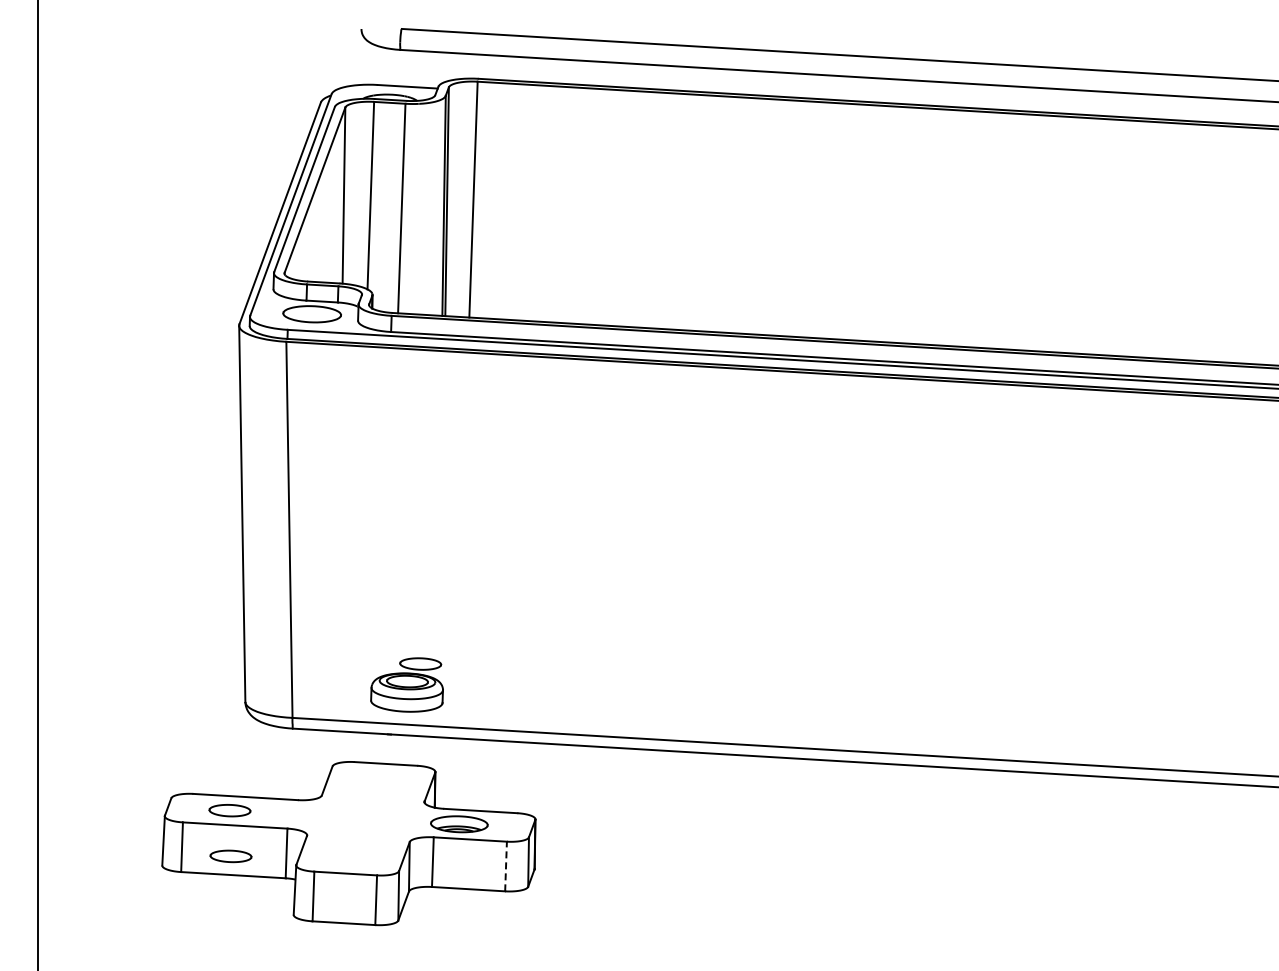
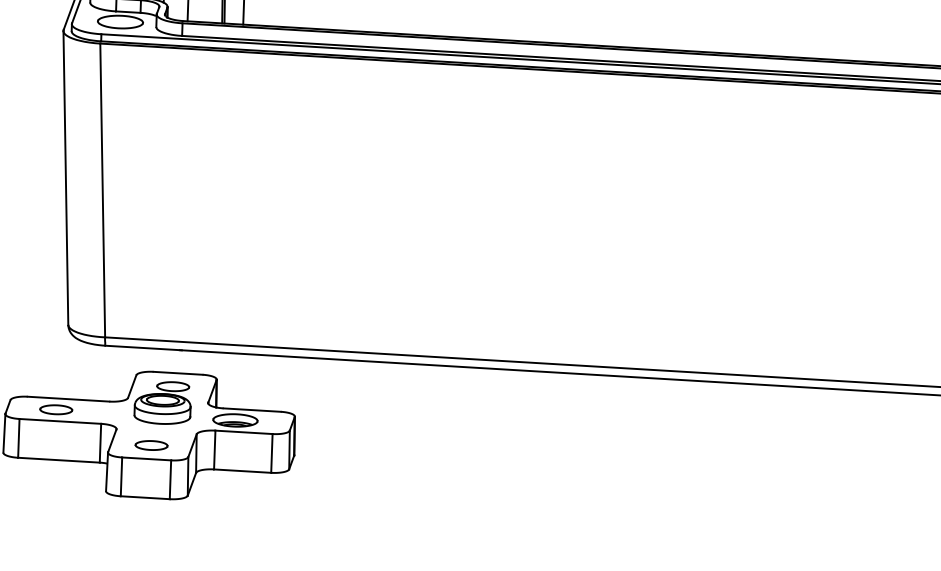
part: (406, 684) -> (162, 402), moved
part: (230, 856) -> (151, 445), moved
line: (506, 866) -> (272, 453), dashed -> solid

